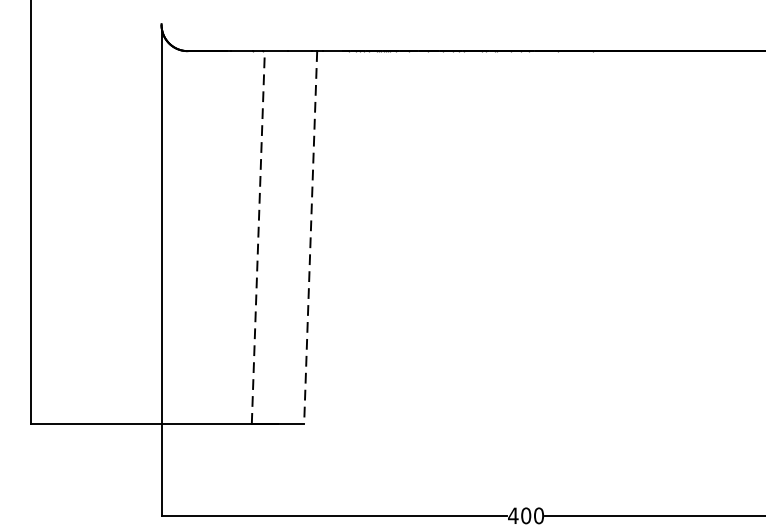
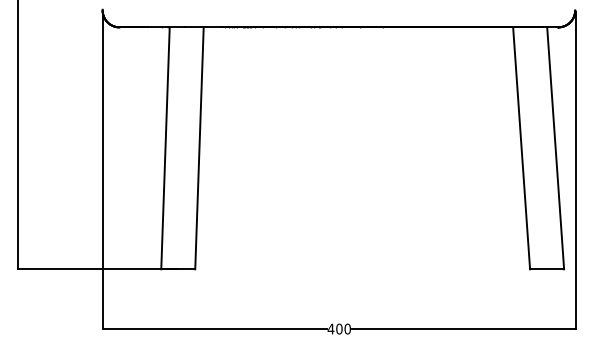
line: (258, 236) -> (165, 147), dashed -> solid
line: (310, 237) -> (199, 148), dashed -> solid

